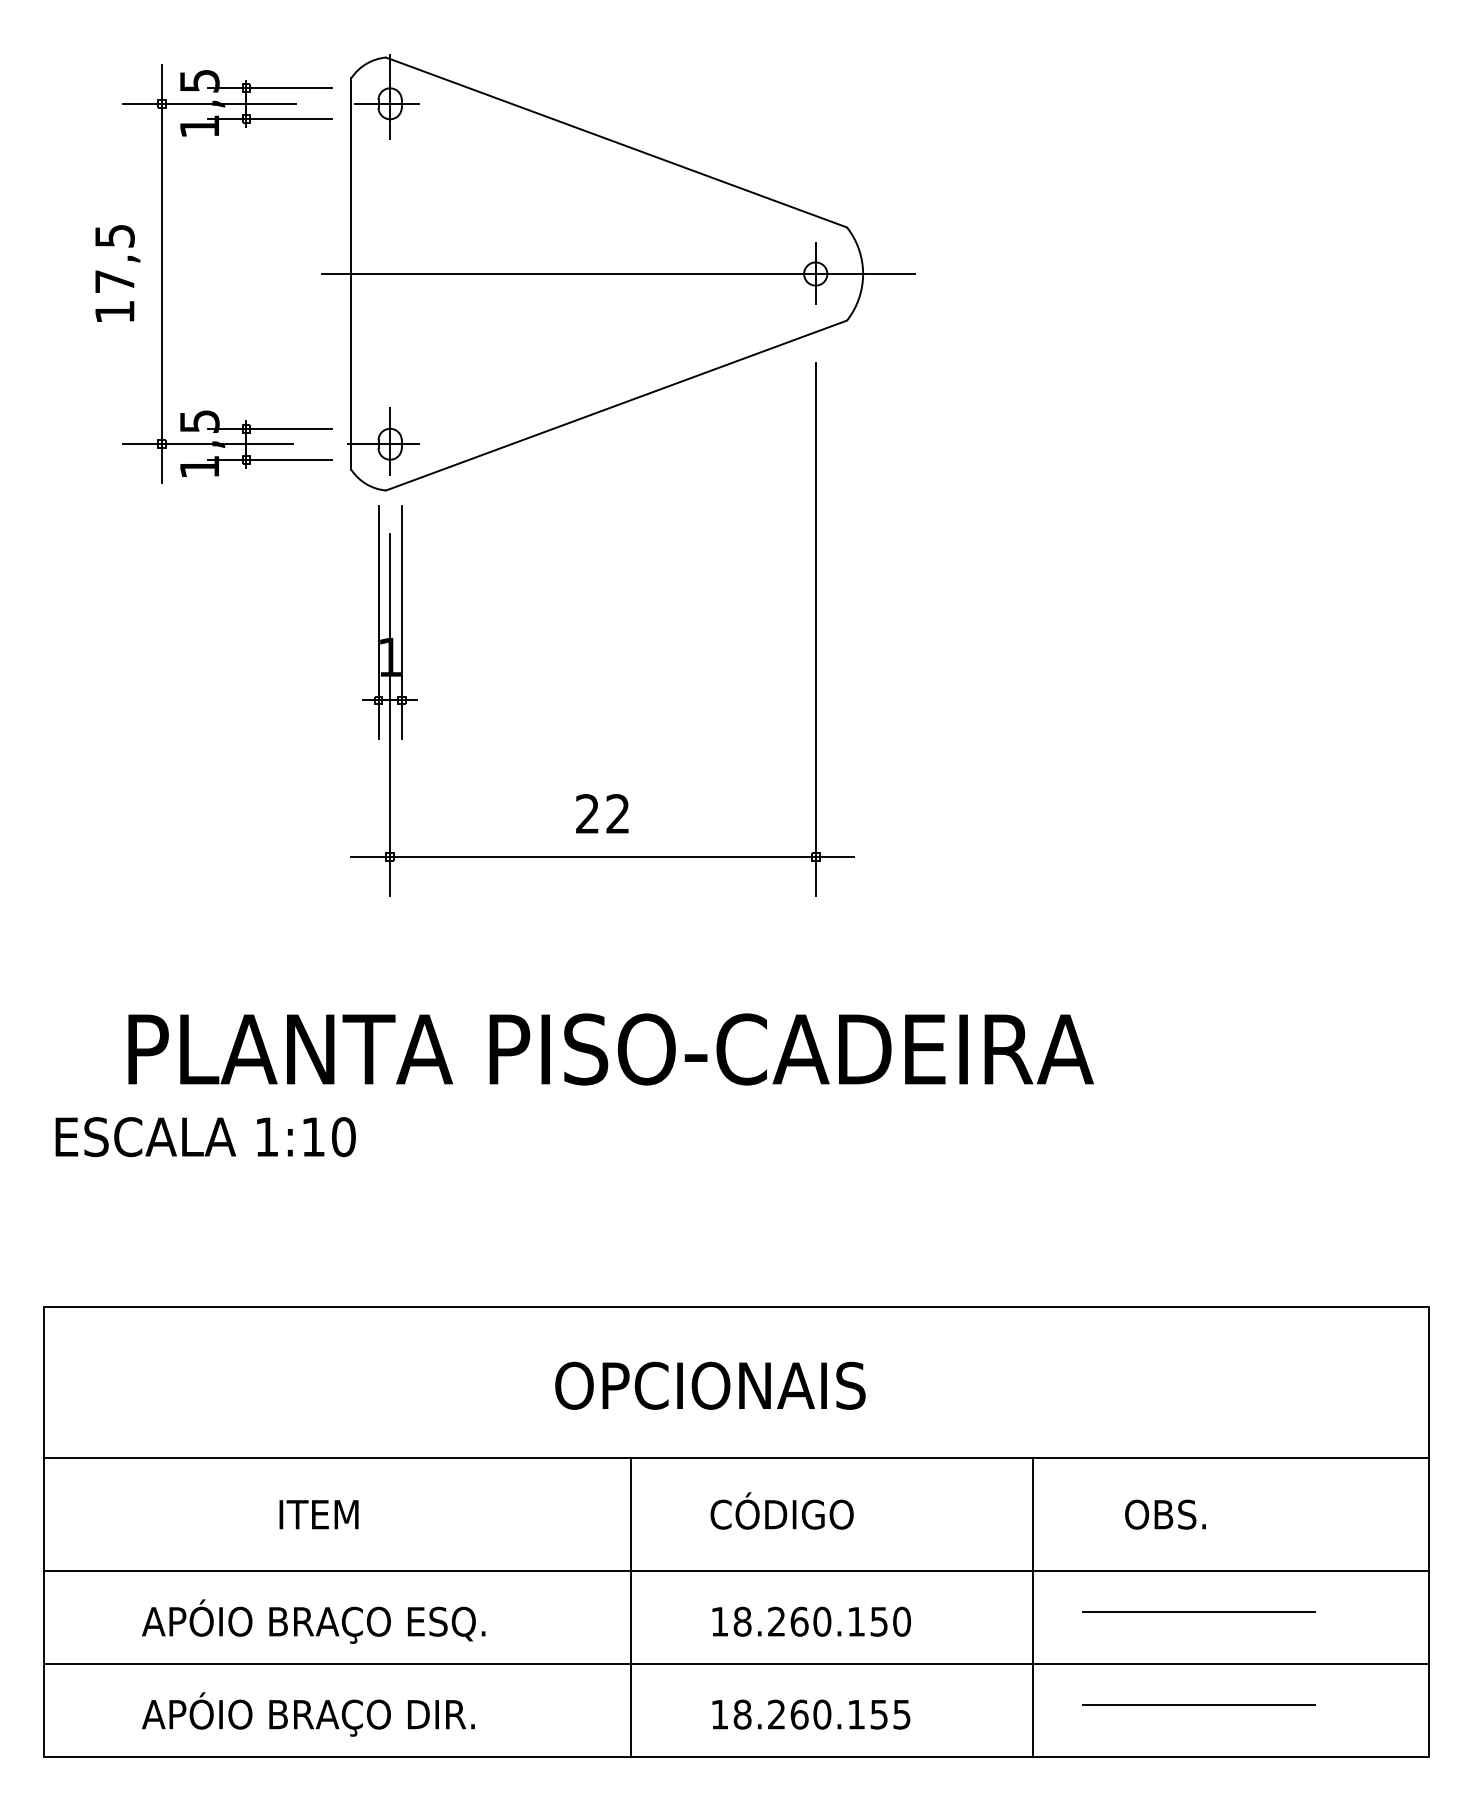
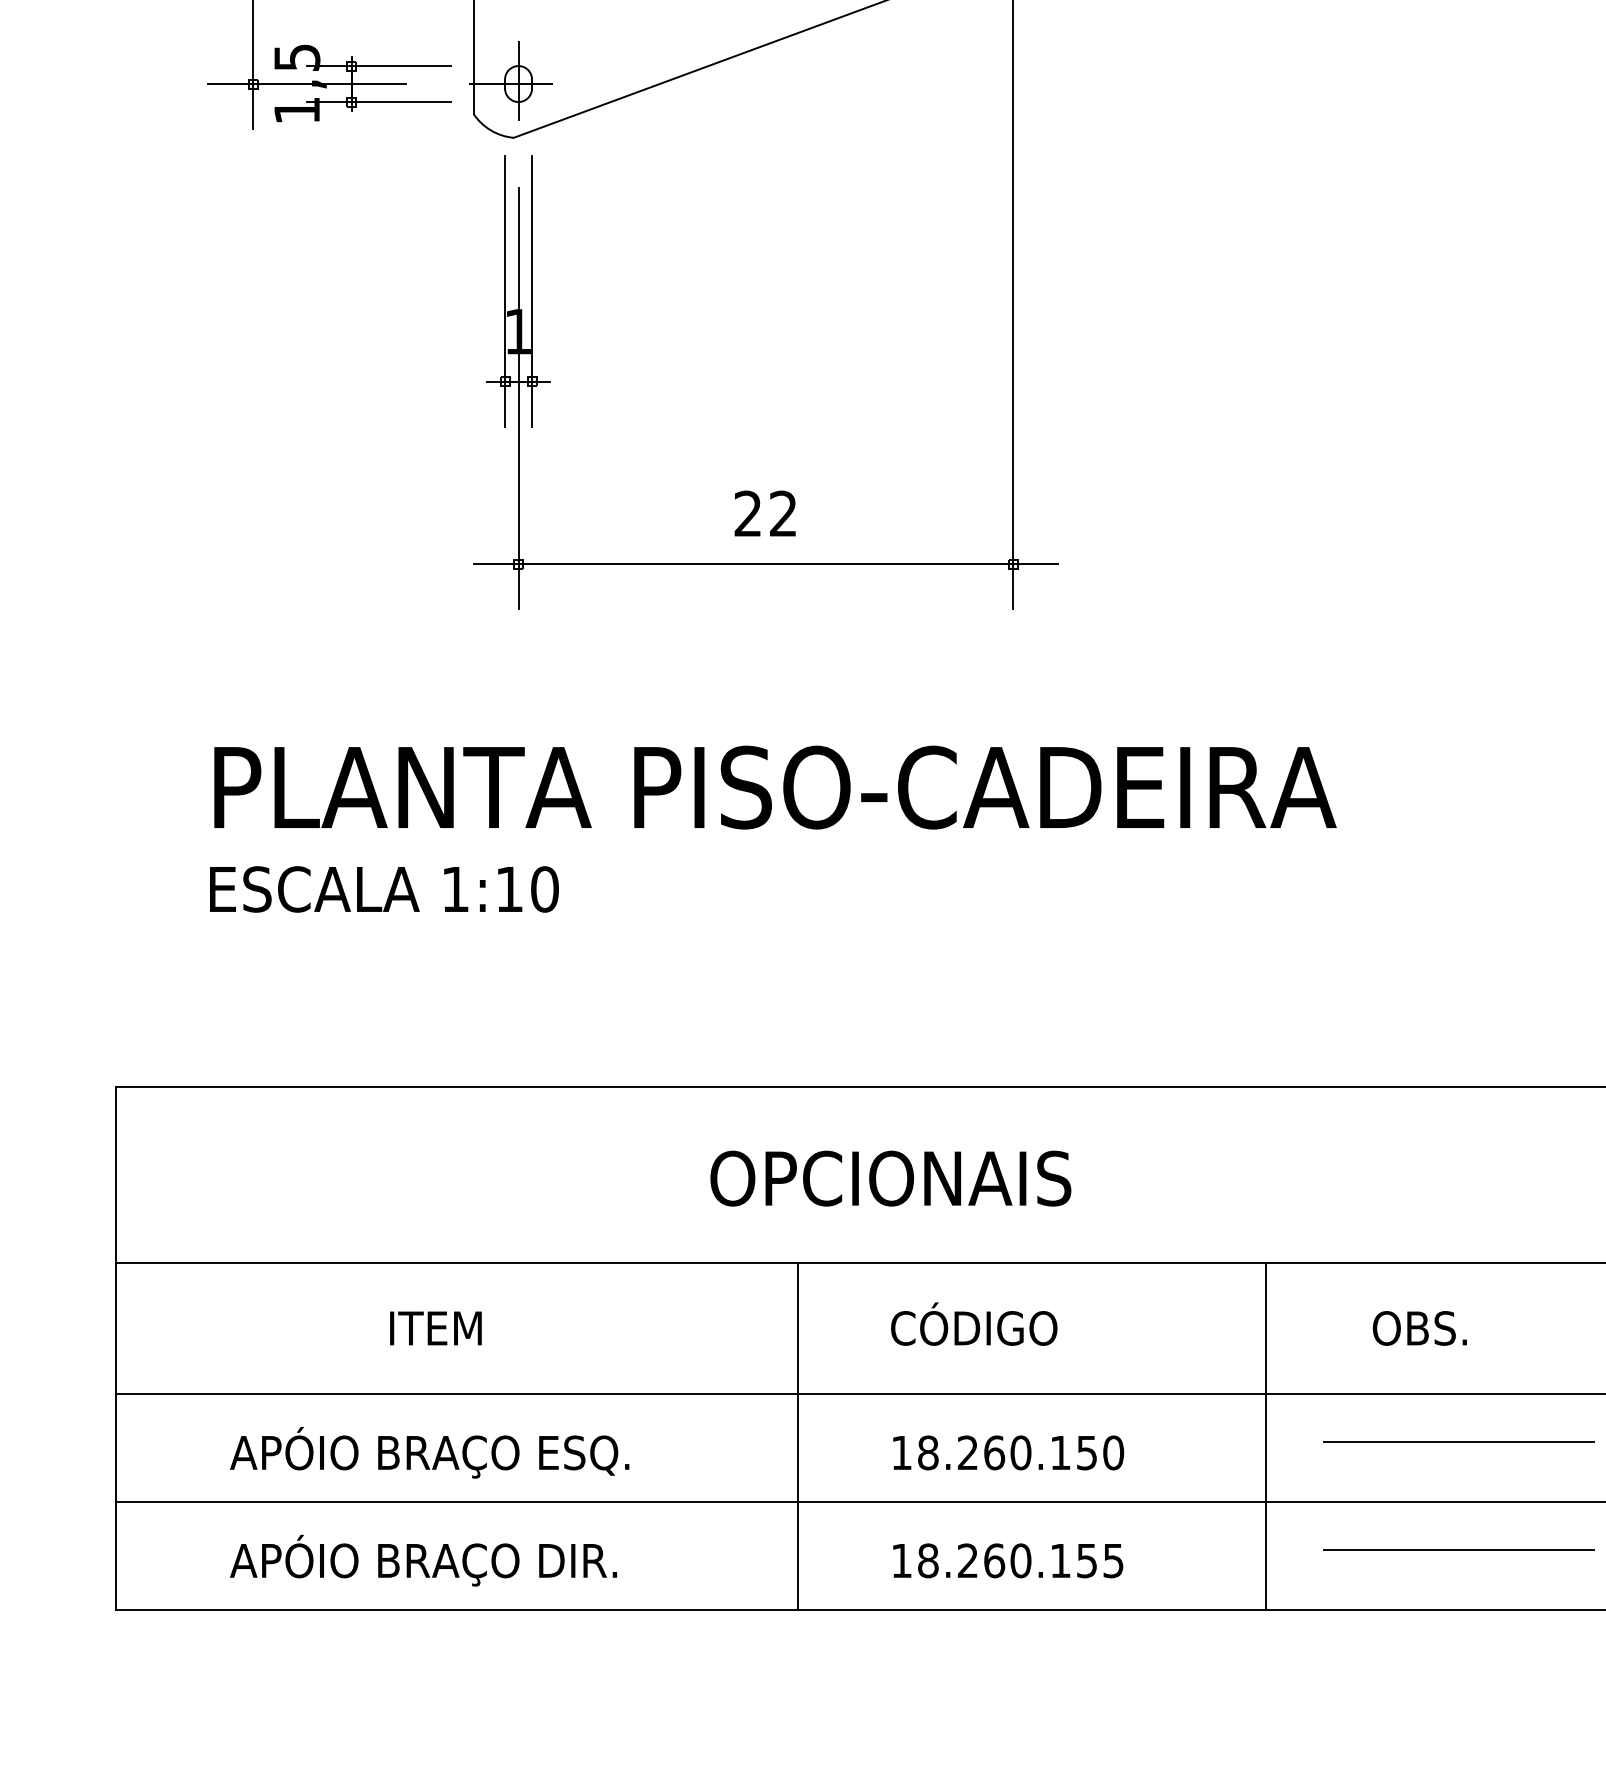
text: (205, 1137) -> (384, 889), moved

